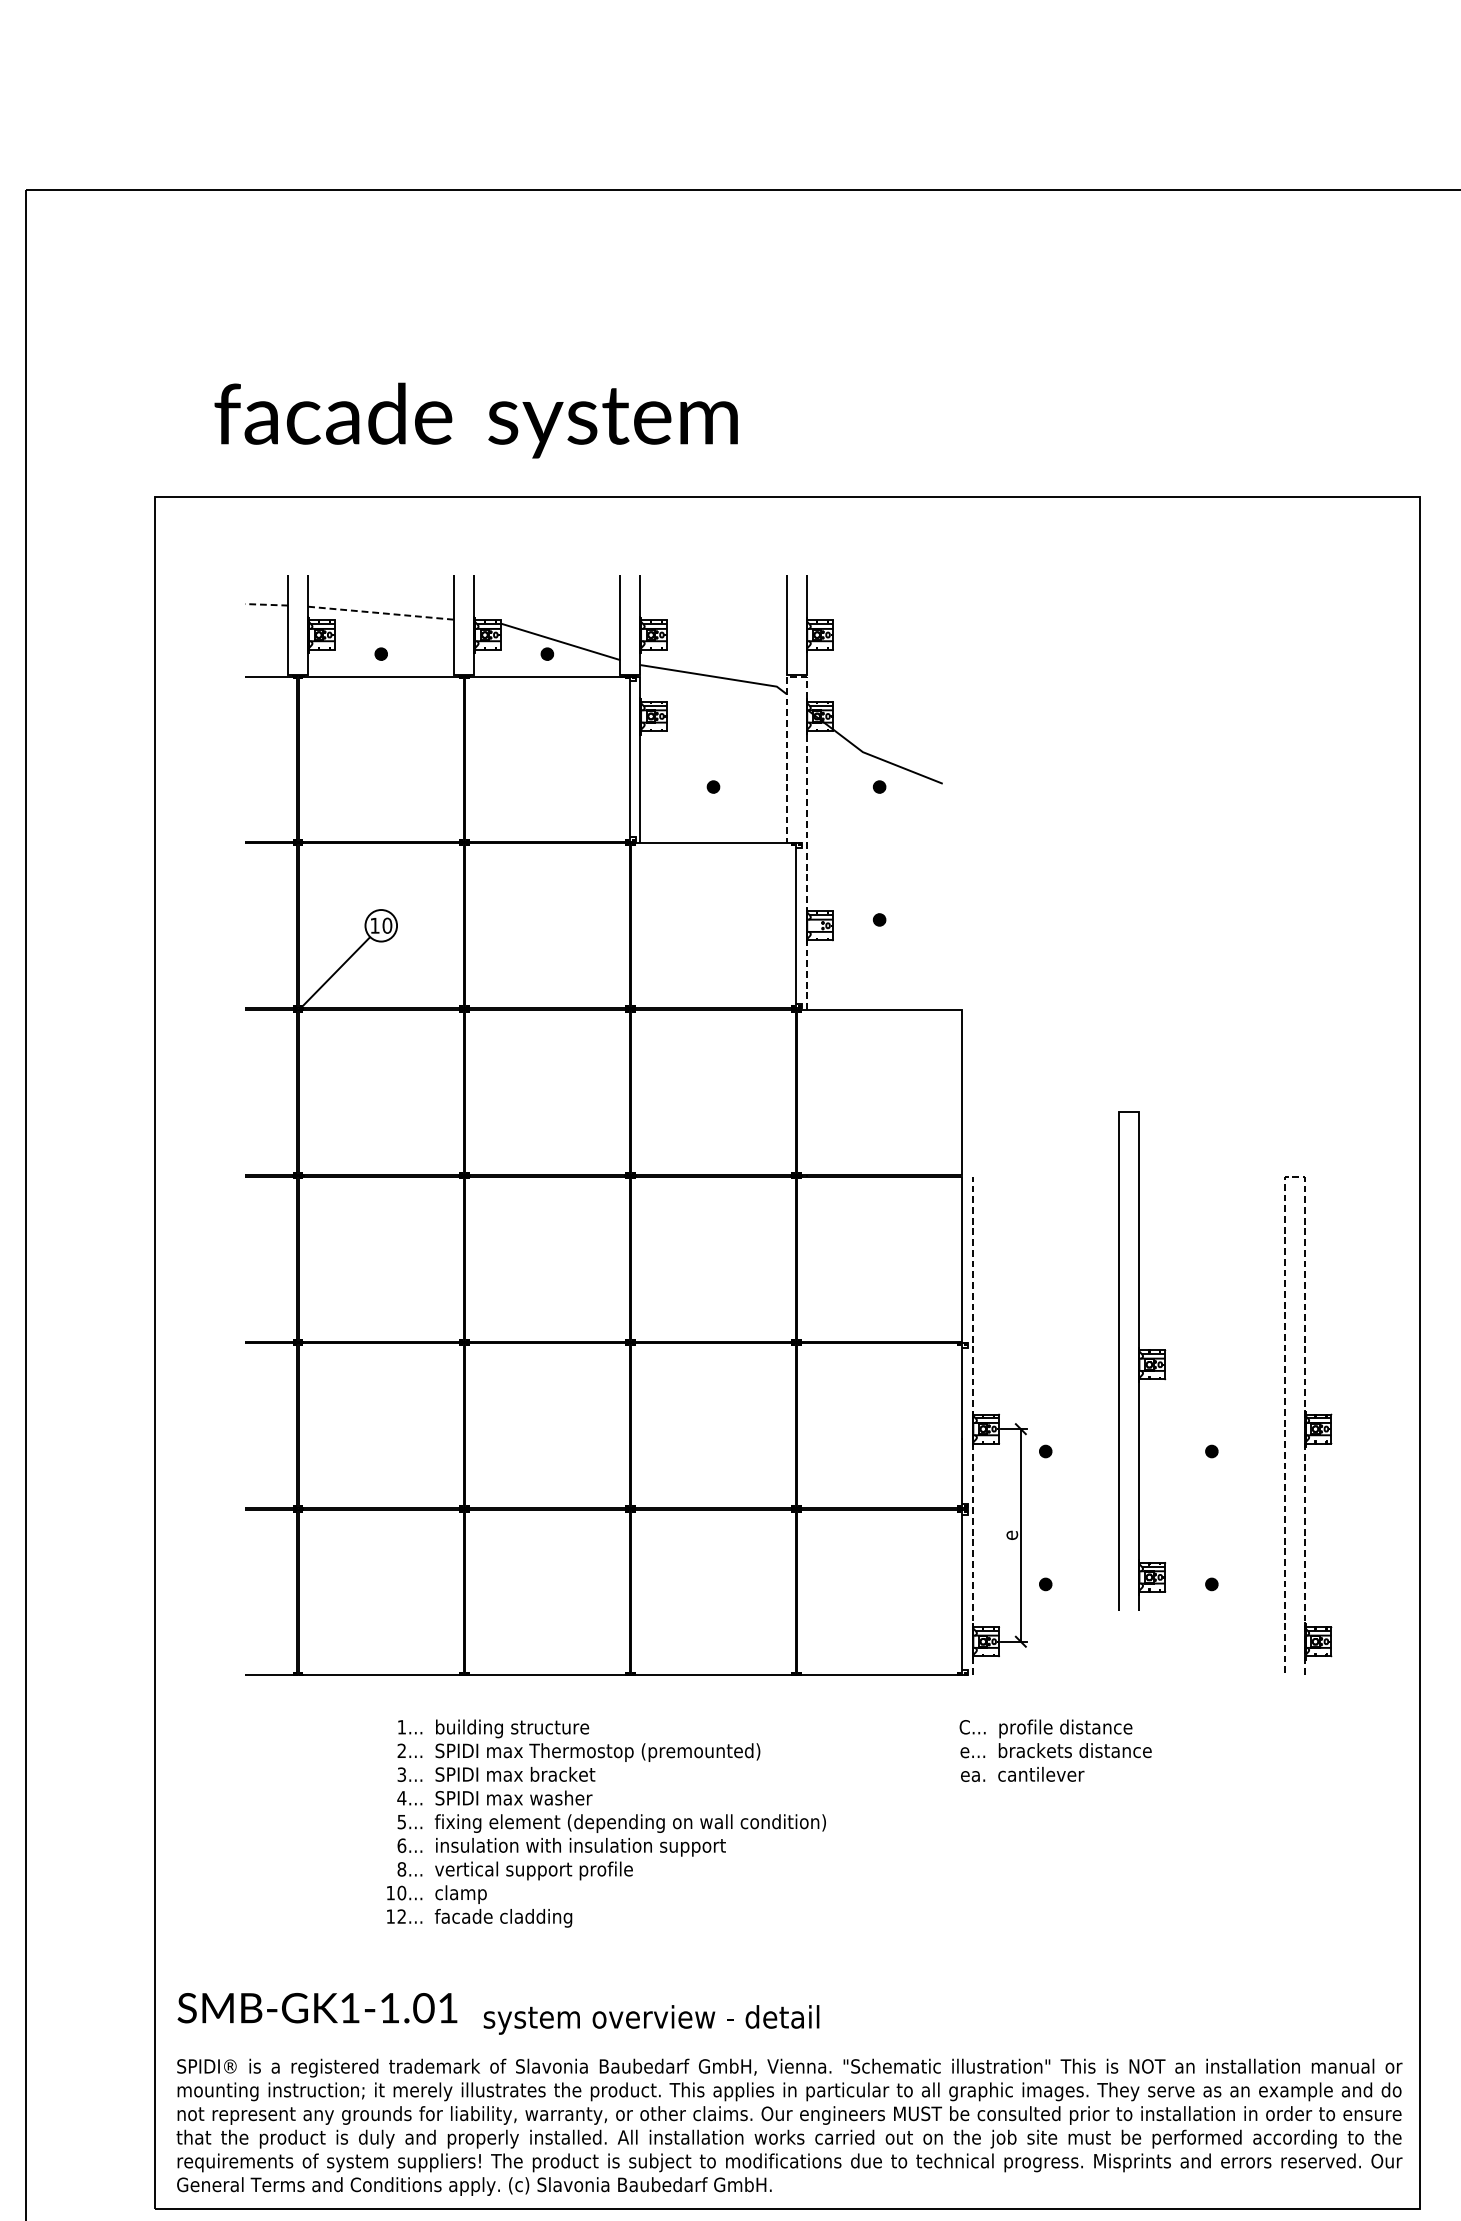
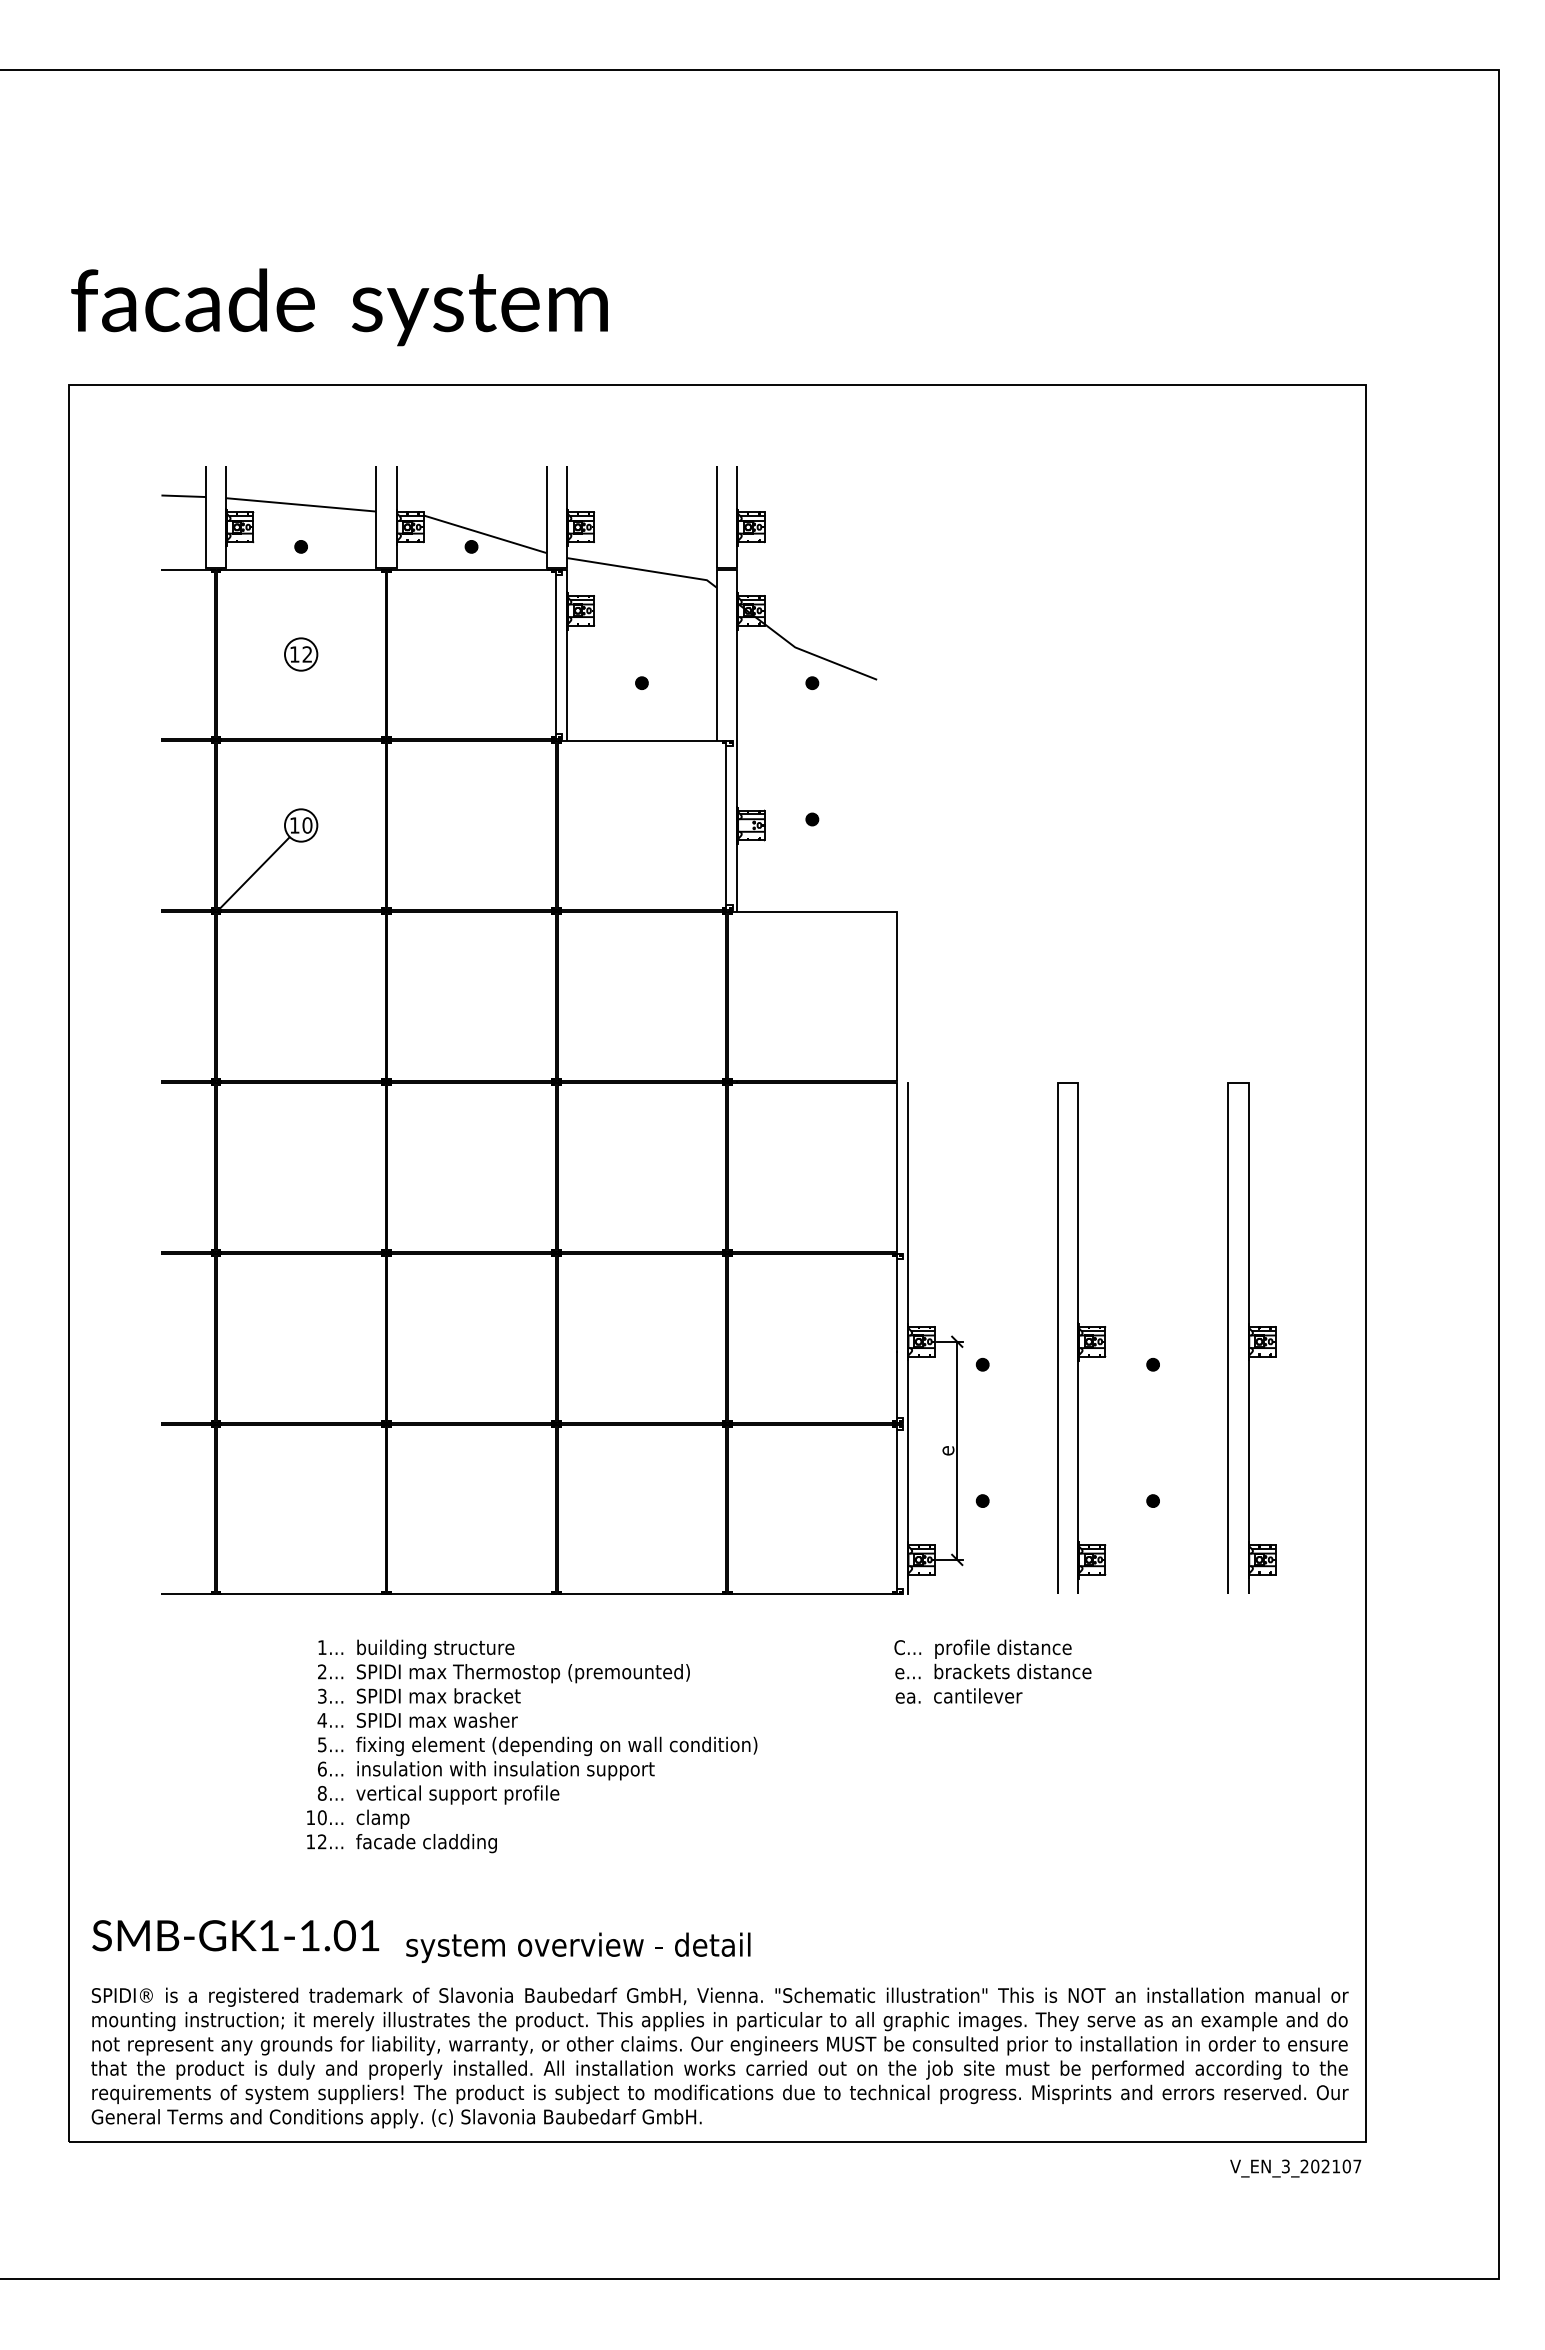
text: (476, 420) -> (339, 307), moved
line: (266, 605) -> (183, 496), dashed -> solid
line: (381, 612) -> (301, 504), dashed -> solid
line: (806, 748) -> (737, 643), dashed -> solid
part: (381, 759) -> (301, 654), added
line: (1294, 1176) -> (1237, 1082), dashed -> solid
part: (1142, 1360) -> (1081, 1337), moved
line: (972, 1425) -> (907, 1338), dashed -> solid

